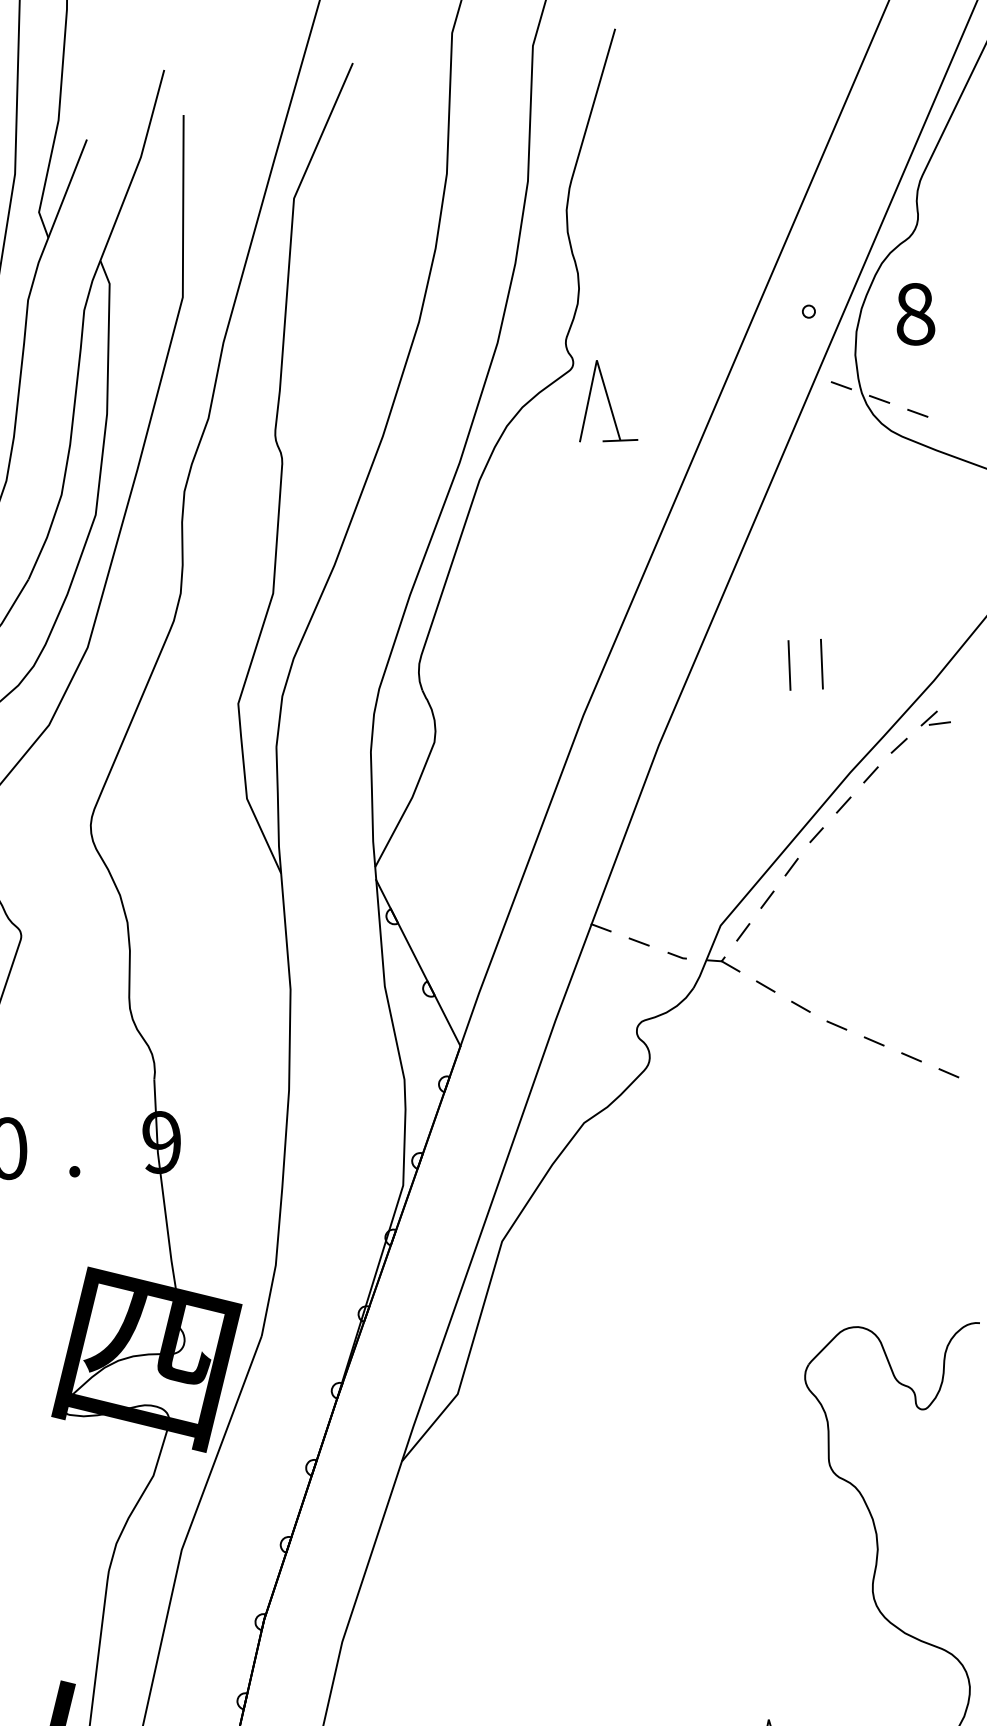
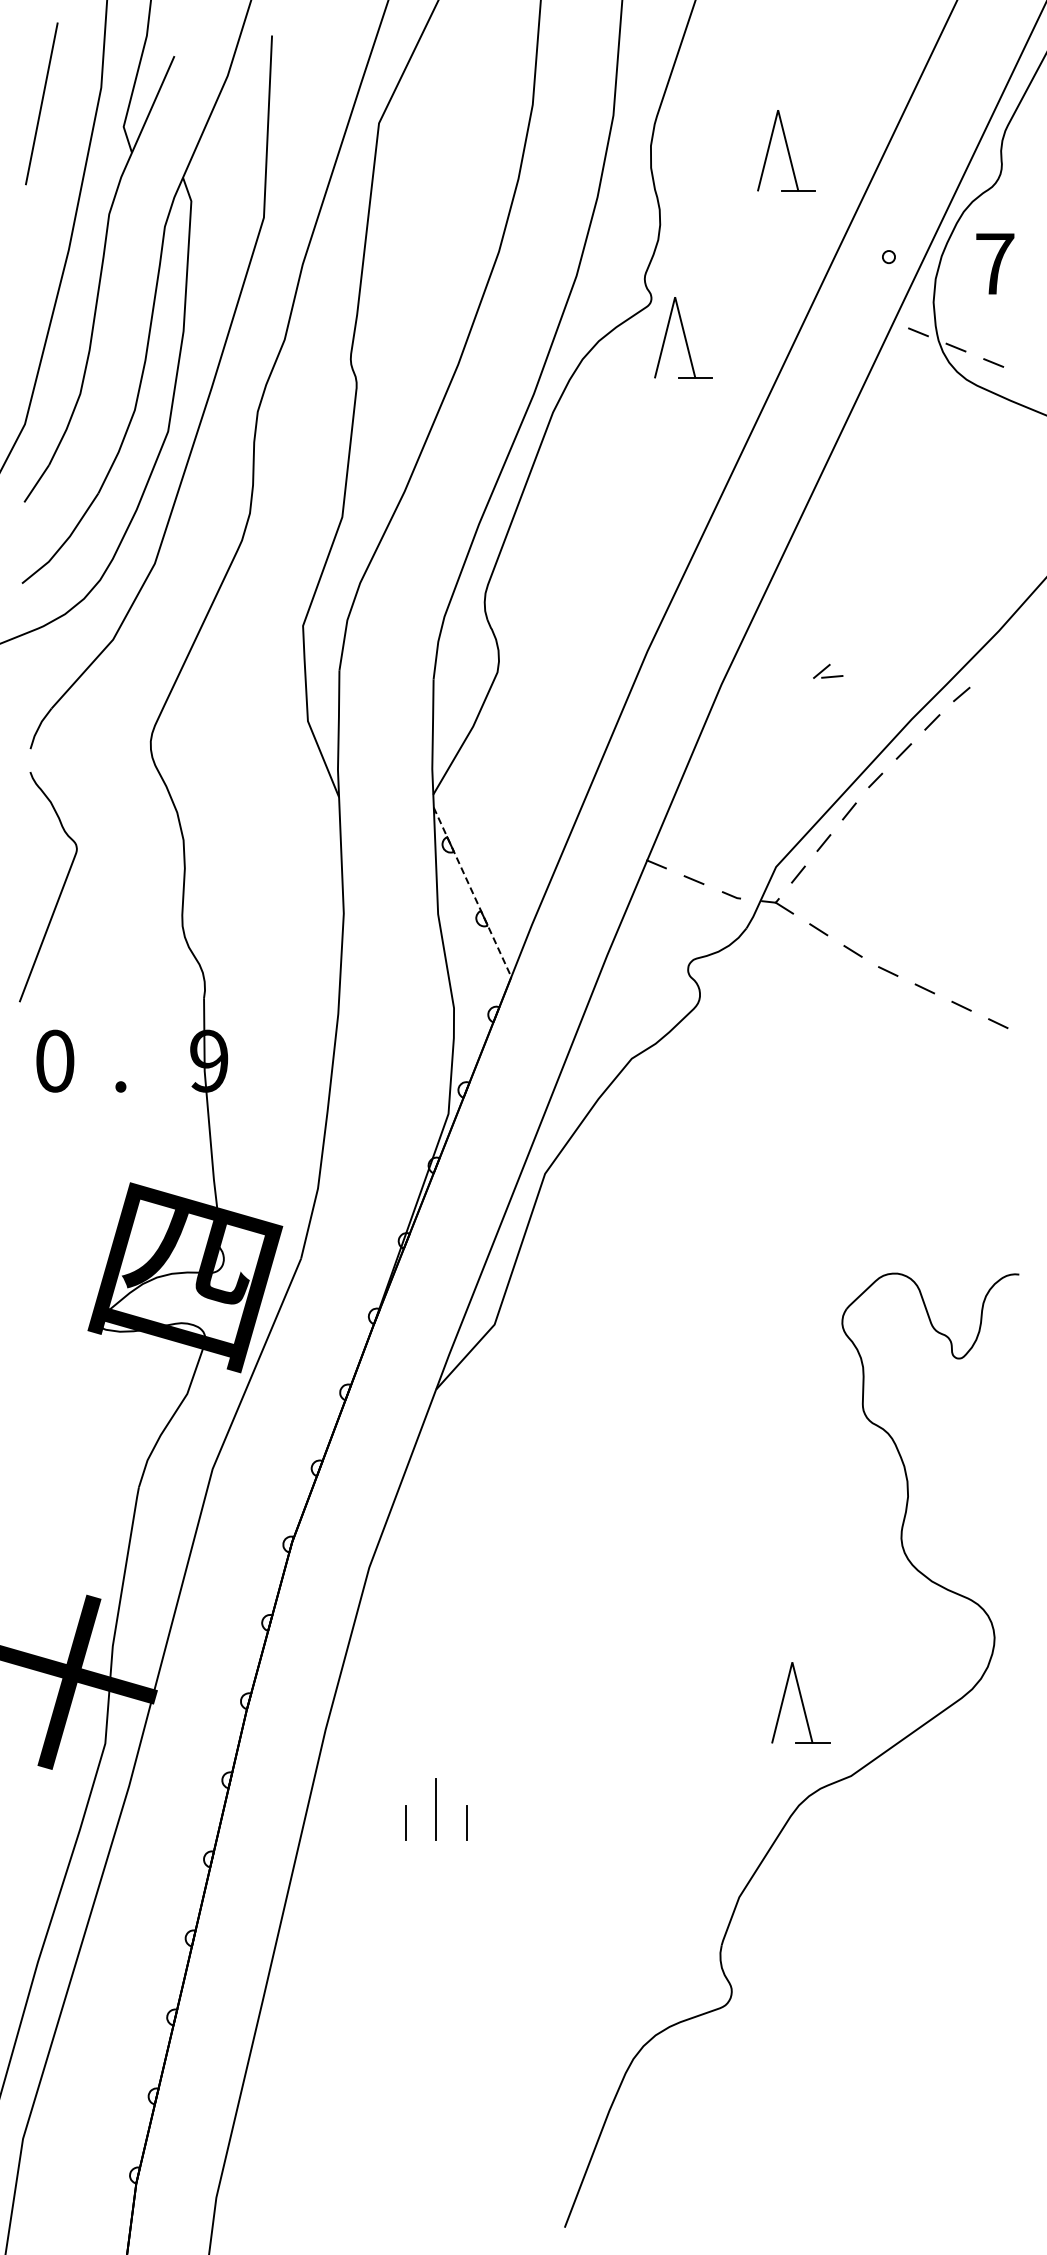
part: (702, 209) -> (786, 150), added
text: (915, 313) -> (995, 263), 8 -> 7
line: (821, 663) -> (887, 609), removed
line: (788, 665) -> (854, 609), removed
part: (935, 717) -> (828, 670), moved
line: (418, 963) -> (472, 892), solid -> dashed

